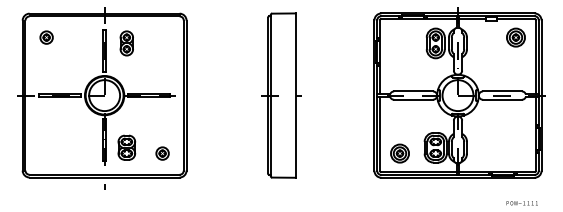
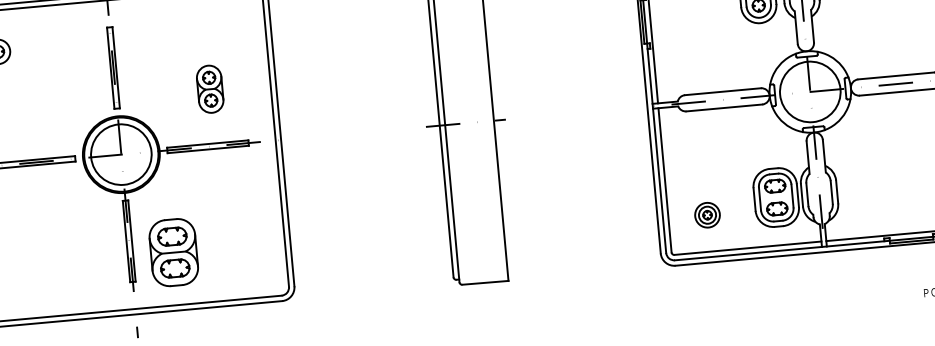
part: (126, 43) -> (209, 89), moved
part: (126, 147) -> (173, 251), size x1.4
part: (162, 153) -> (244, 257), removed
part: (399, 153) -> (706, 215), size x0.7

